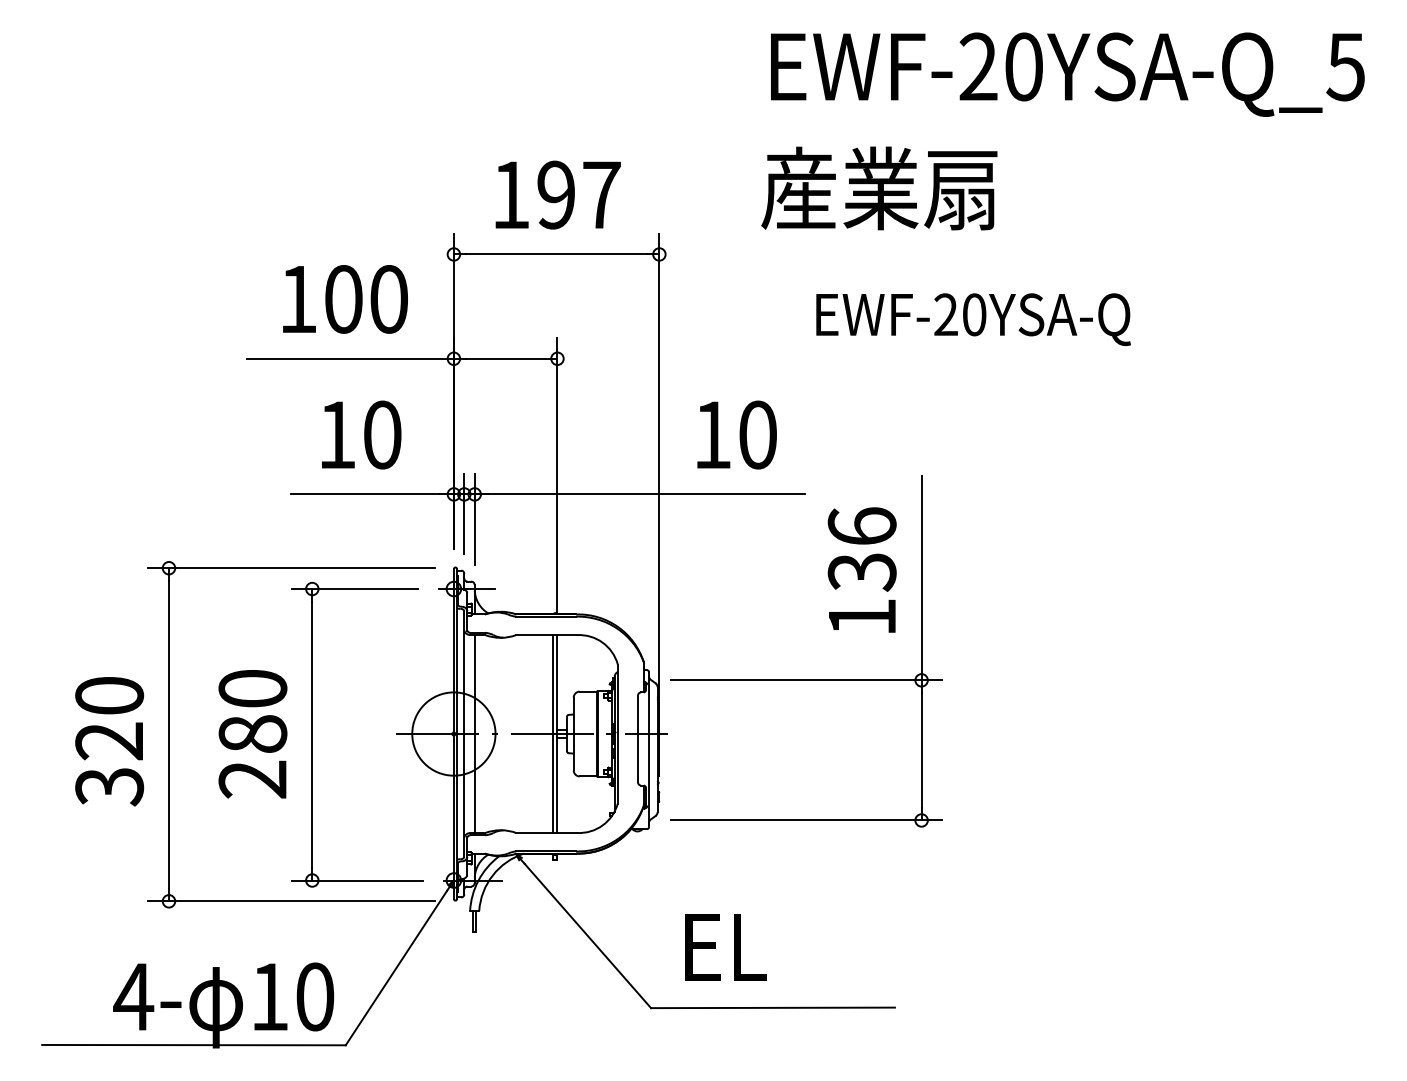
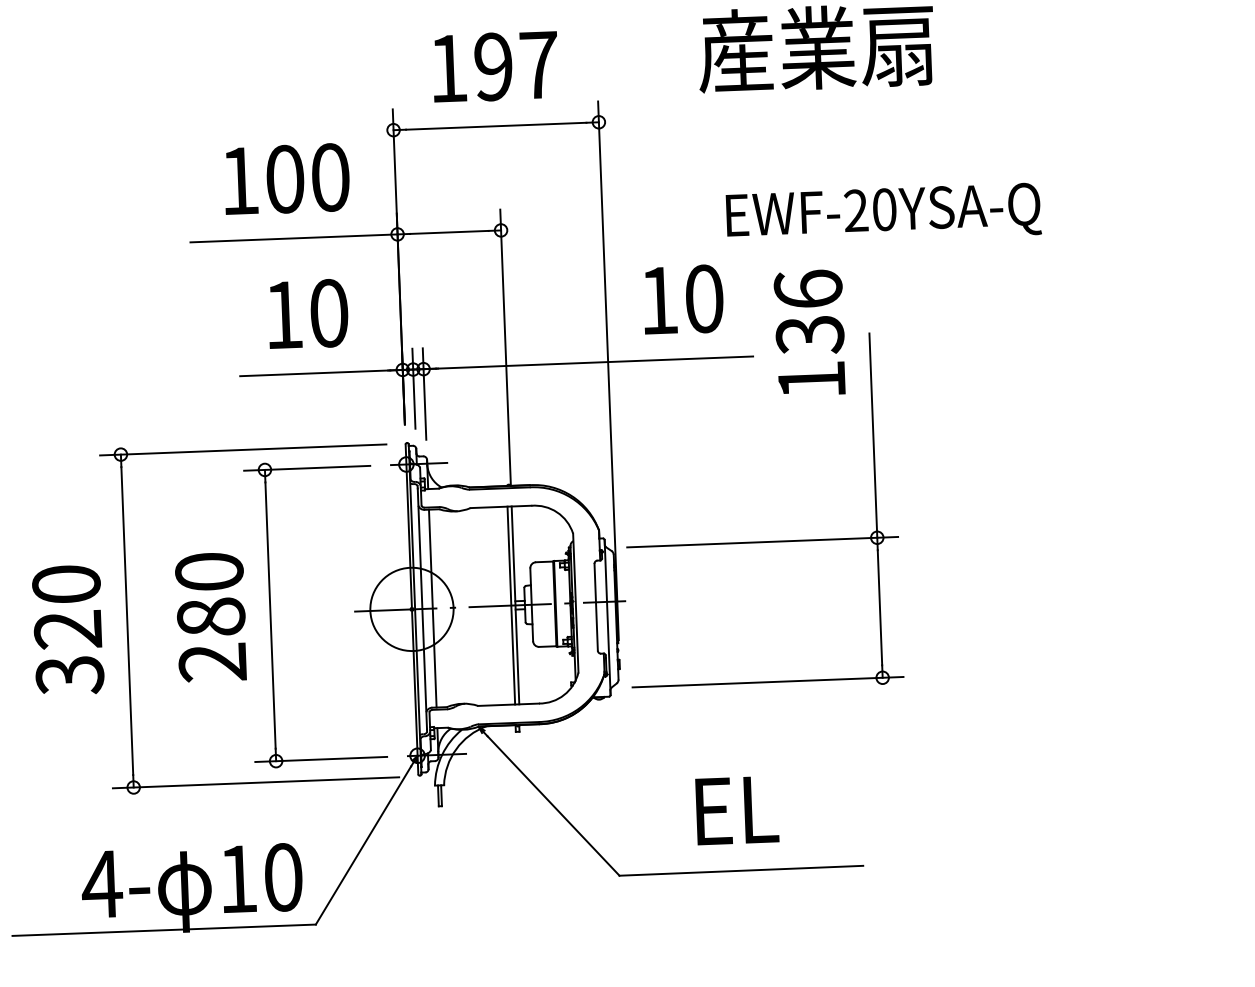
text: (973, 319) -> (883, 214), moved
text: (861, 569) -> (809, 332), moved
text: (725, 947) -> (736, 810), moved

